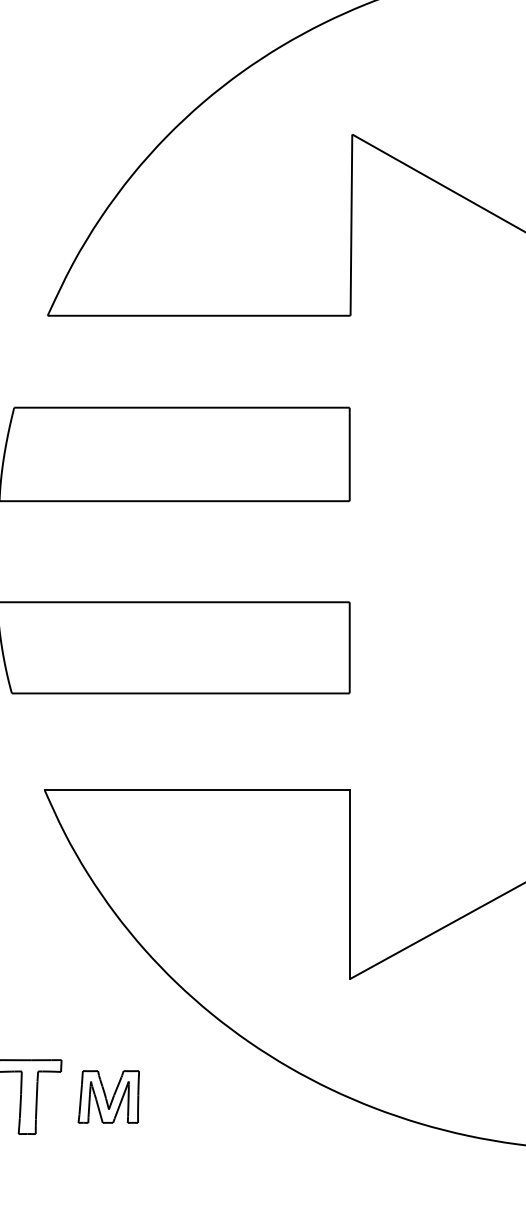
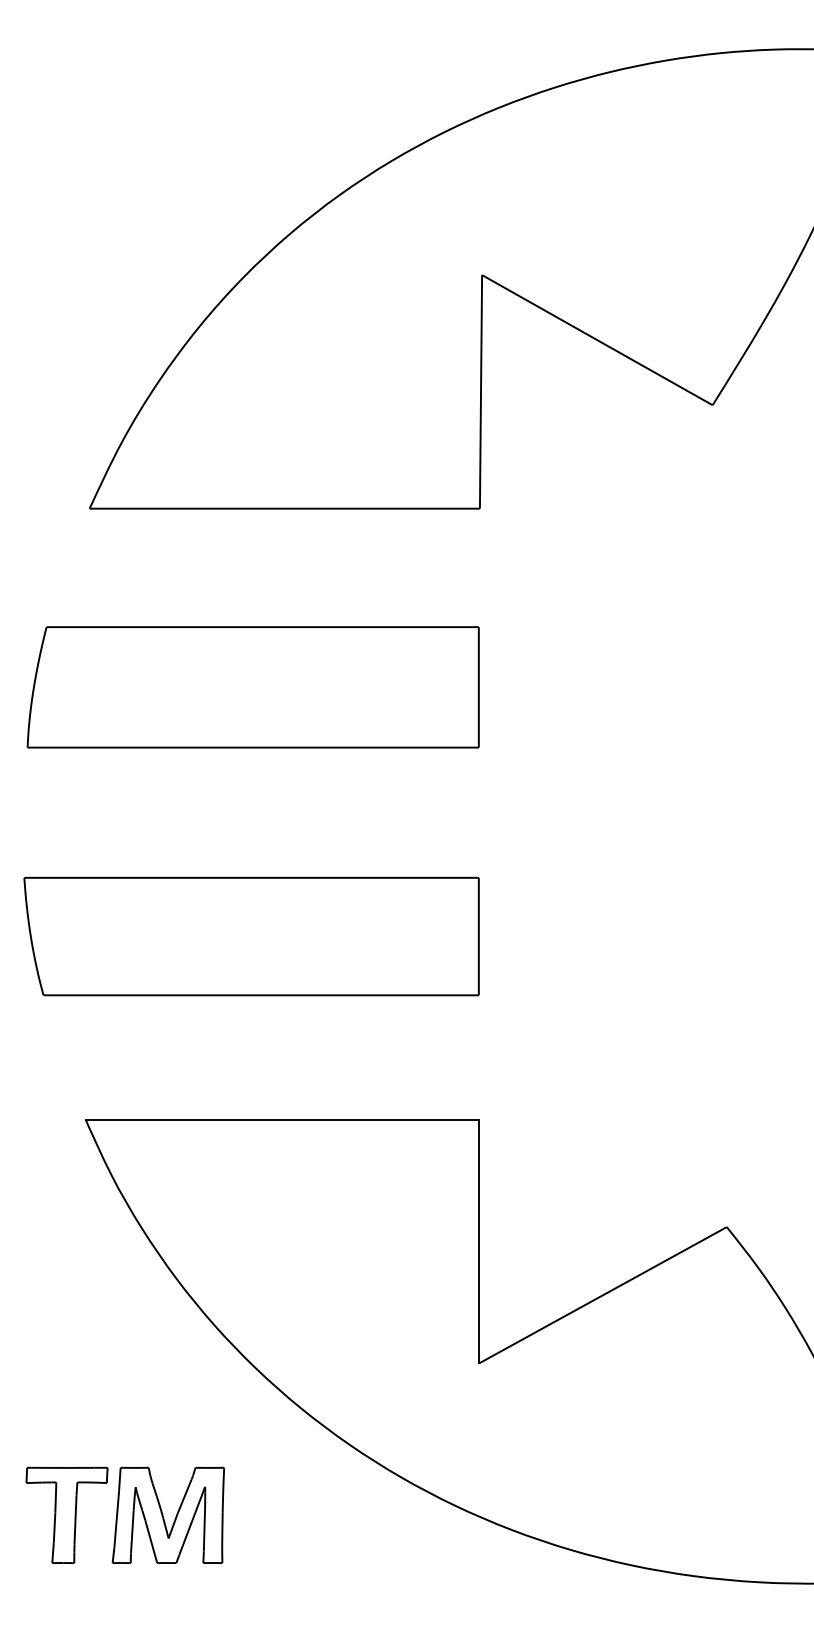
part: (108, 1096) -> (168, 1514), size x1.43

